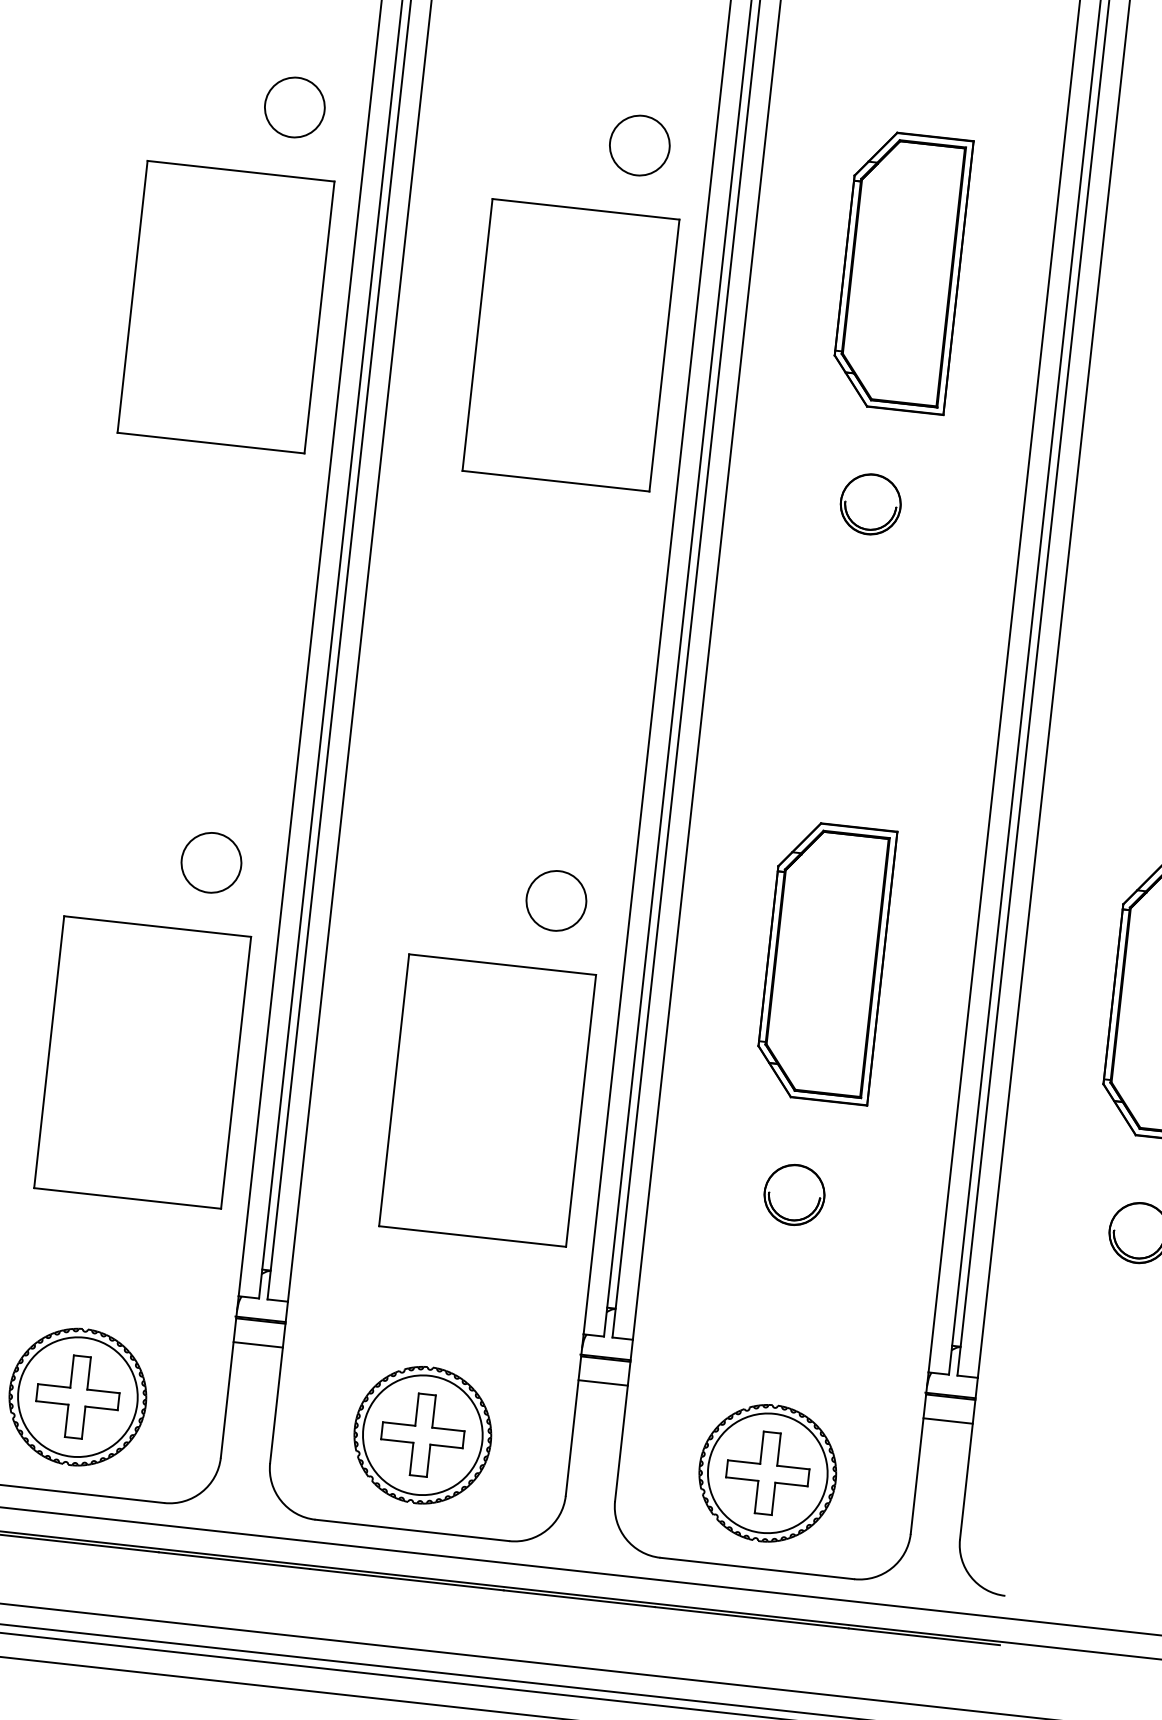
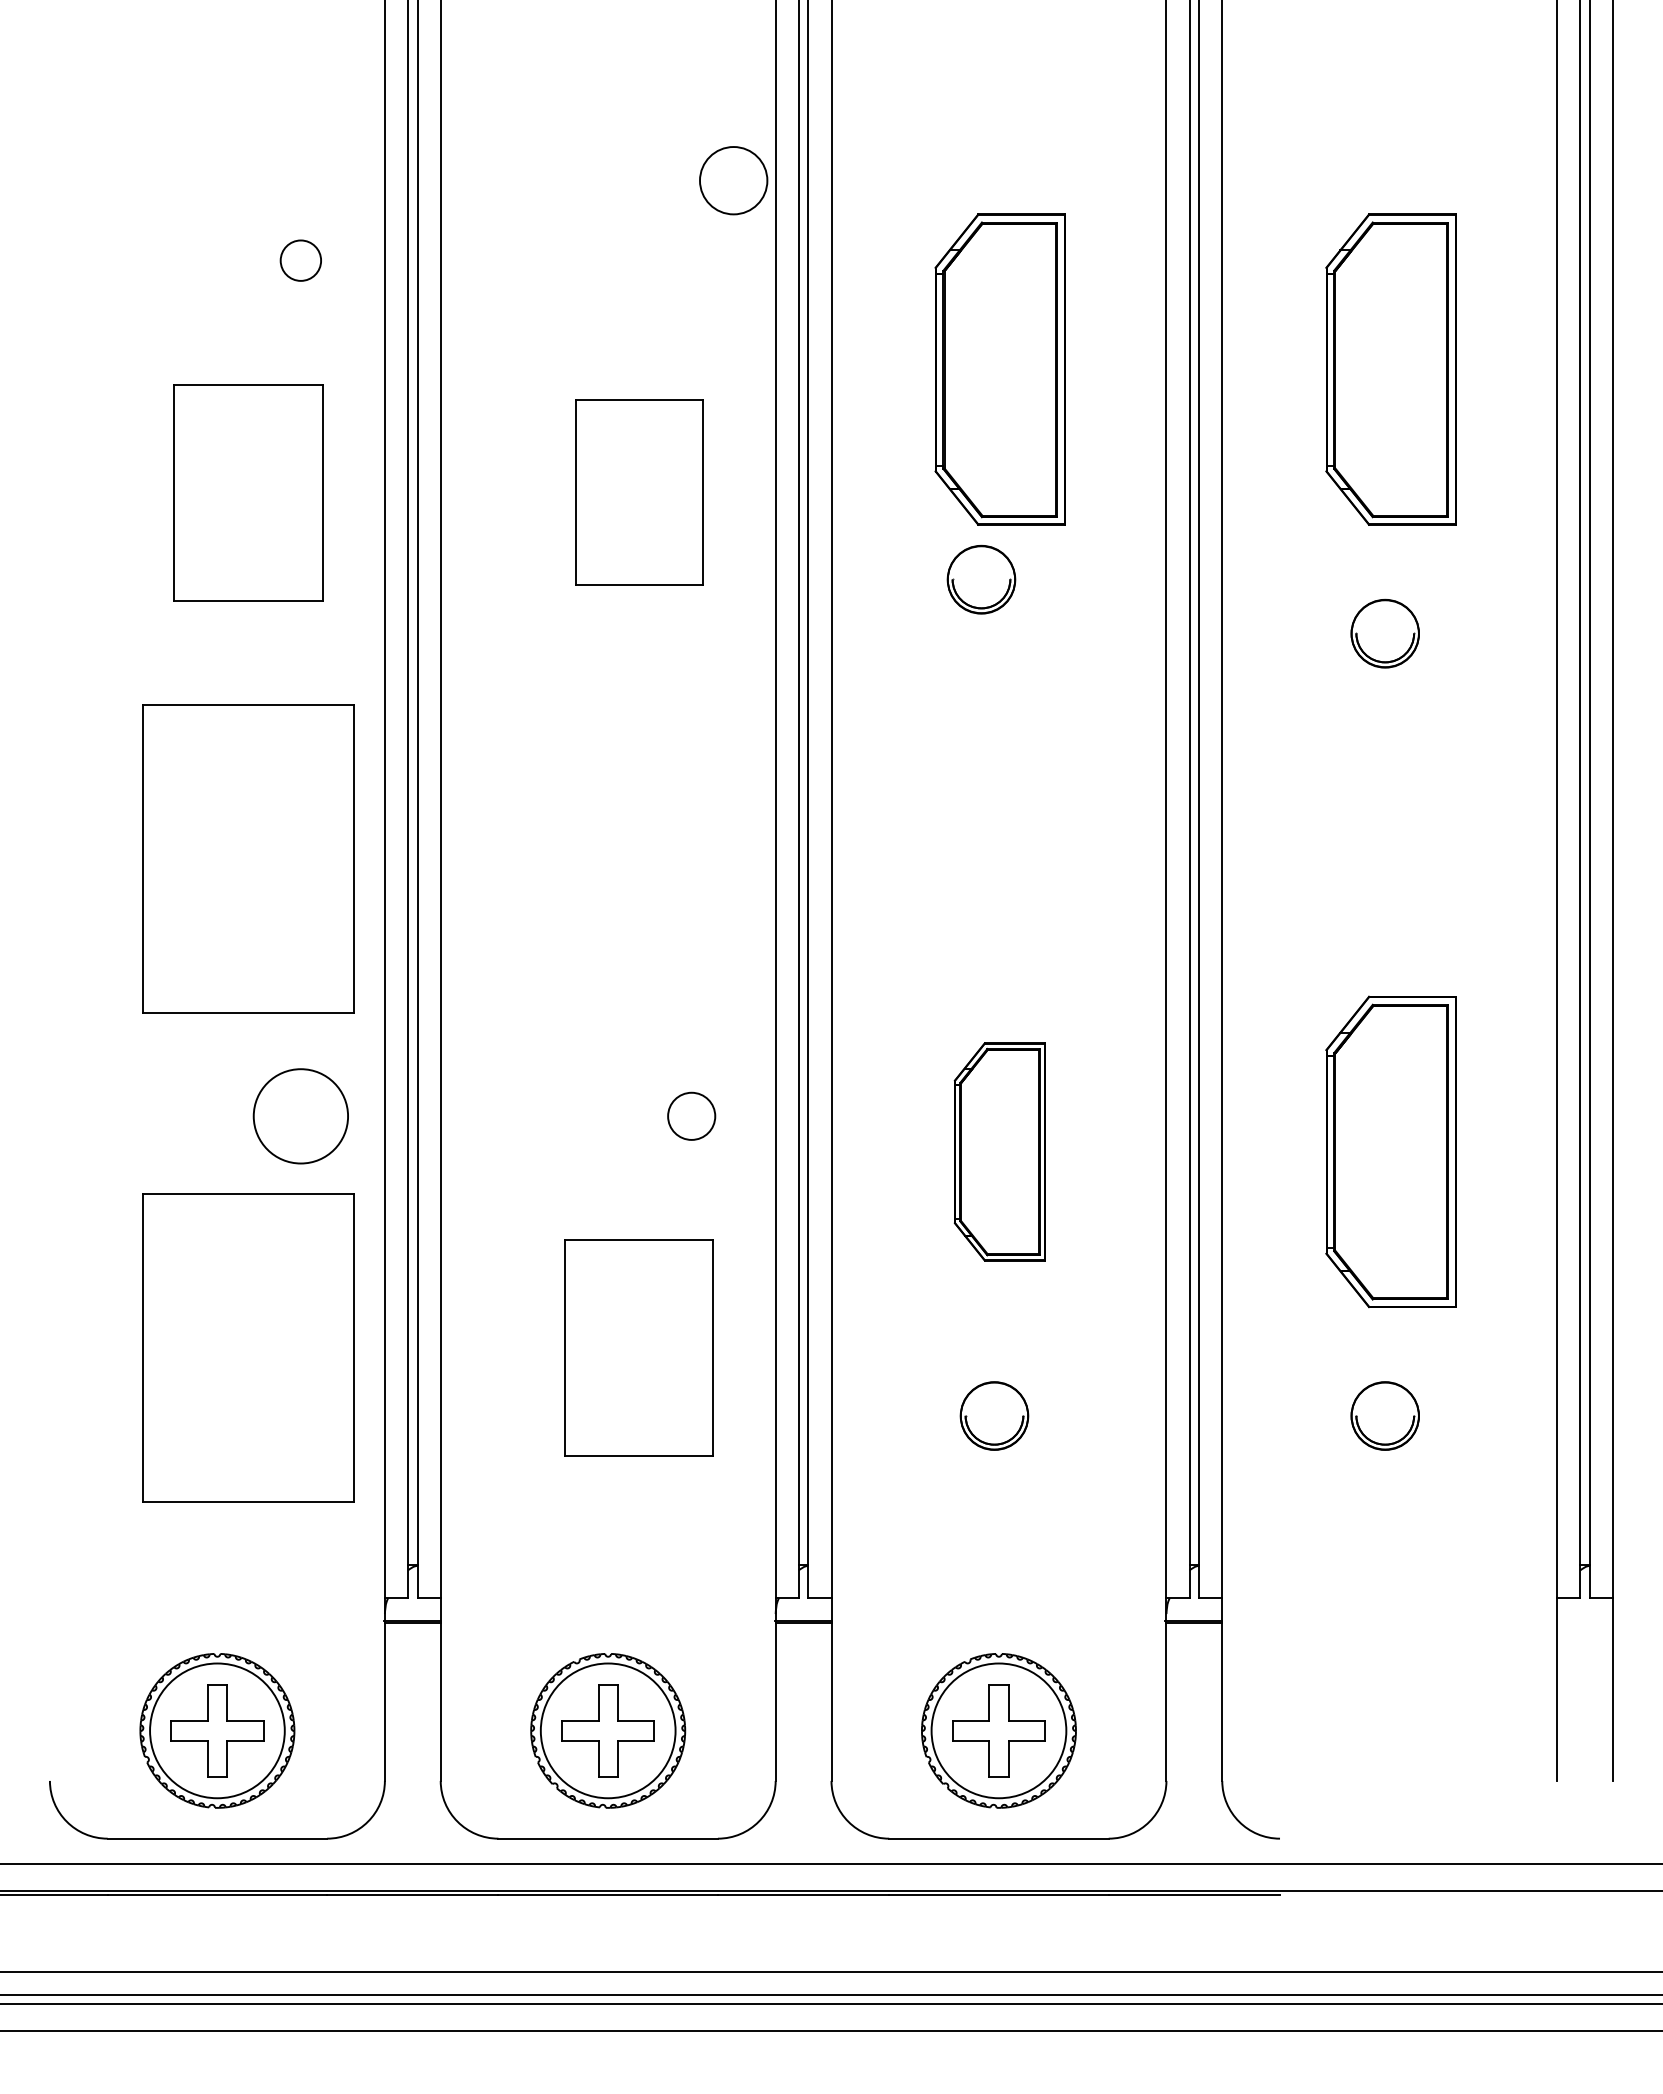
circle: (294, 107) -> (300, 260), size x0.6
circle: (639, 145) -> (733, 180), moved
part: (226, 307) -> (248, 492), size x0.7
part: (570, 345) -> (638, 492), size x0.6
part: (870, 504) -> (981, 579), moved
part: (190, 630) -> (248, 858), added
circle: (211, 862) -> (300, 1116), size x1.4
circle: (556, 901) -> (691, 1116), size x0.7
part: (824, 961) -> (999, 1151), size x0.7
part: (486, 1099) -> (638, 1347), size x0.7
line: (257, 1345) -> (412, 1650), removed
line: (603, 1383) -> (803, 1650), removed
line: (948, 1421) -> (1194, 1650), removed

